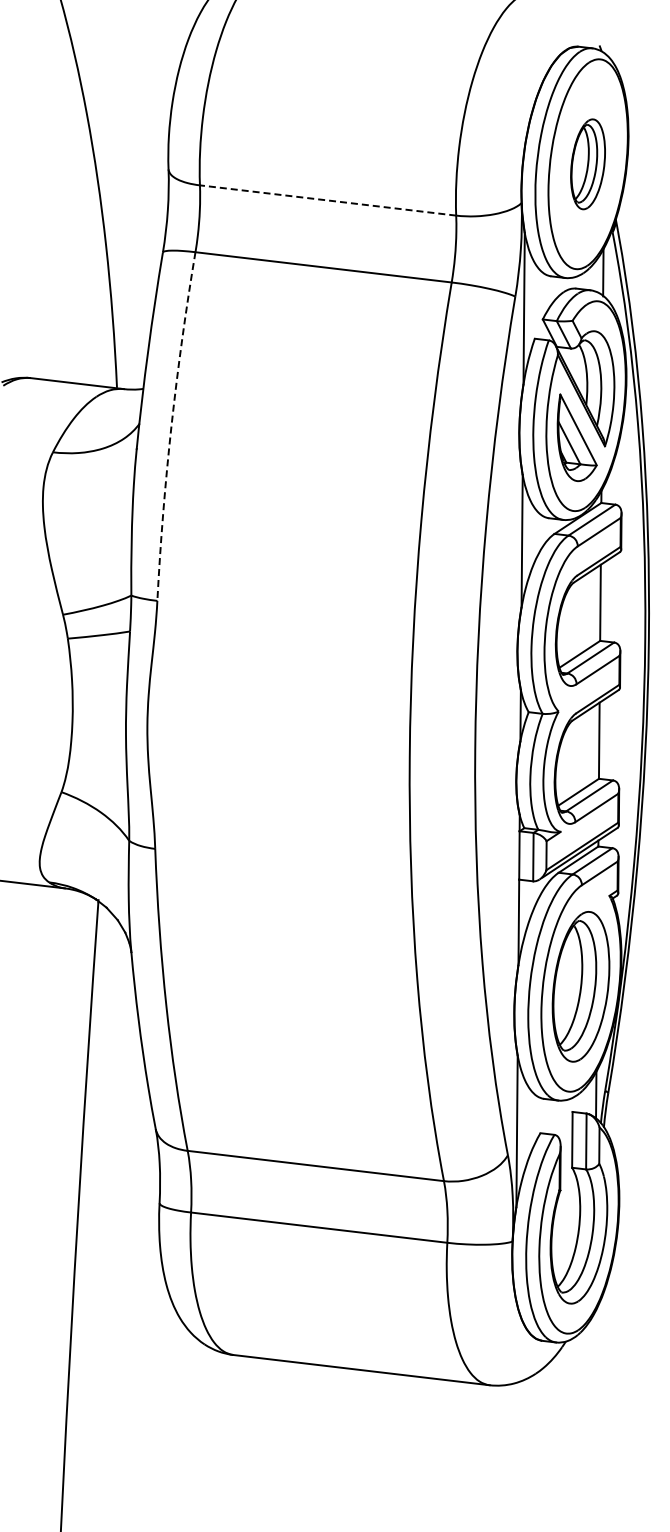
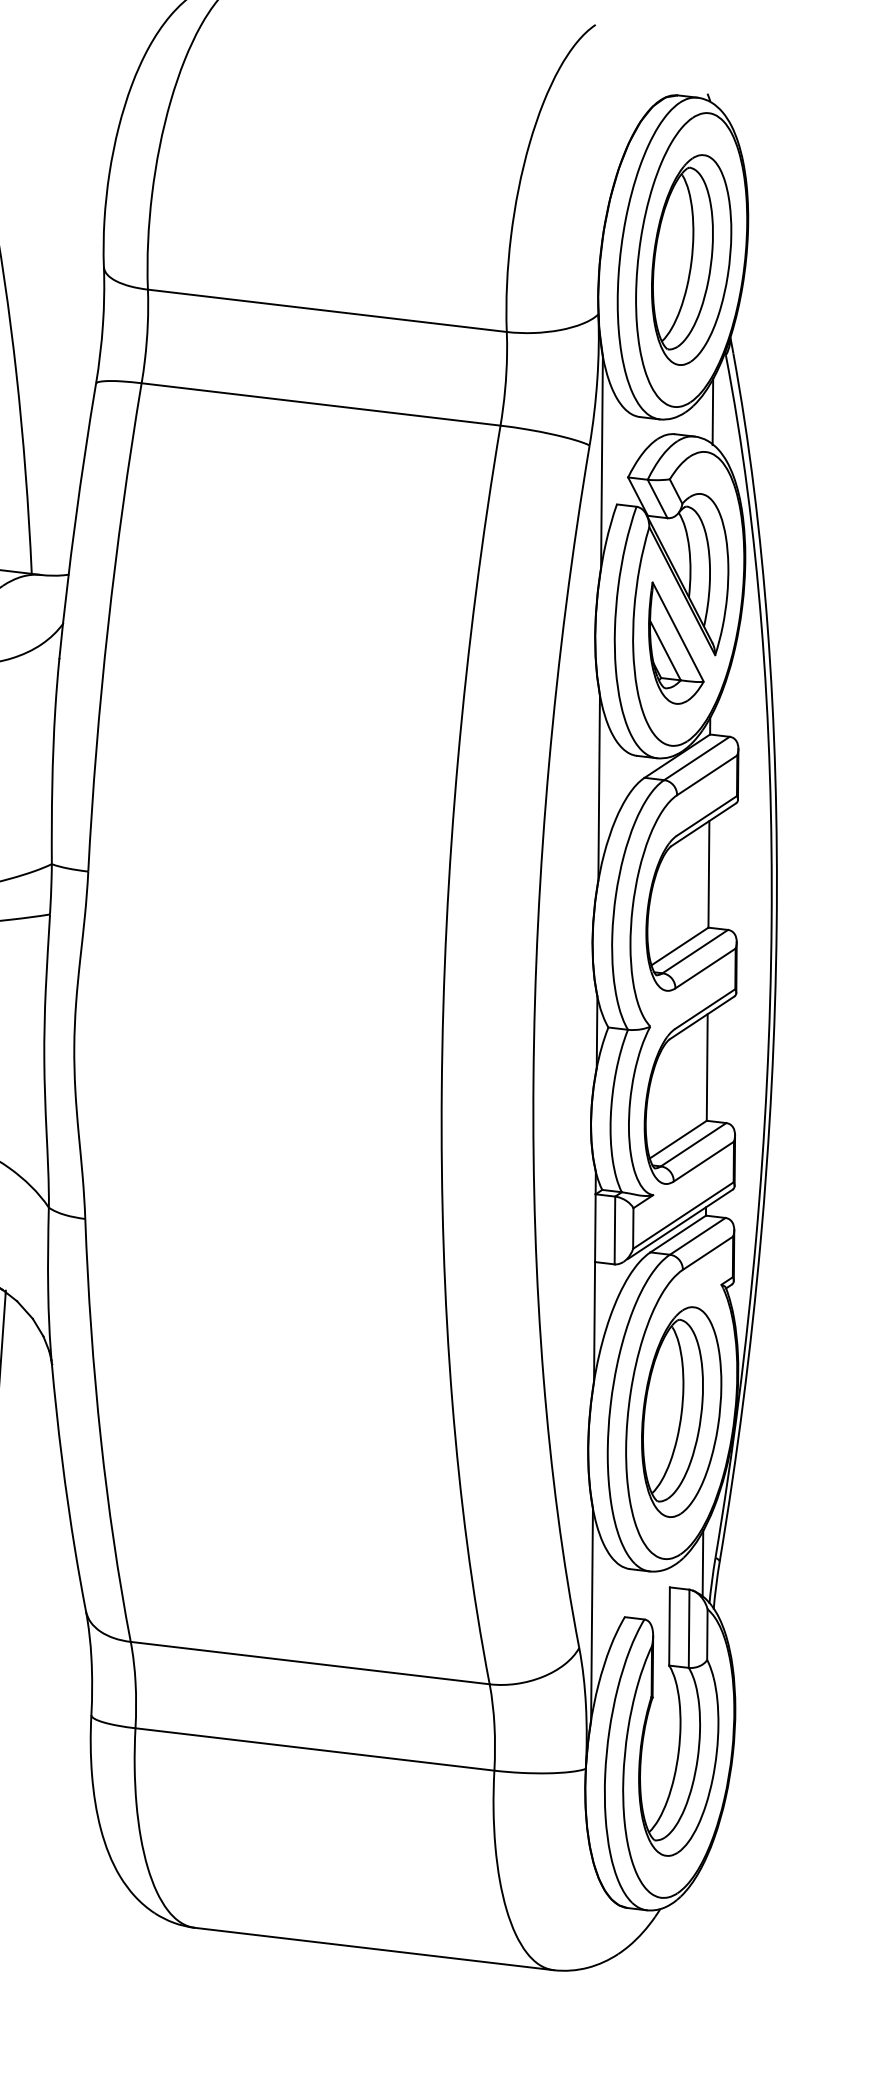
part: (587, 164) -> (690, 260), size x1.67
line: (328, 200) -> (327, 310), dashed -> solid
arc: (171, 426) -> (108, 627), dashed -> solid

